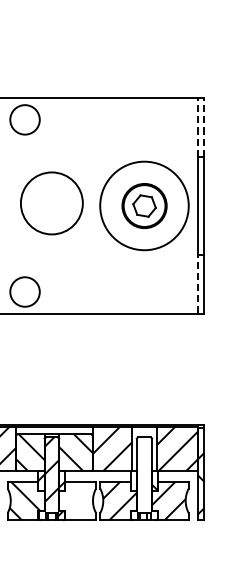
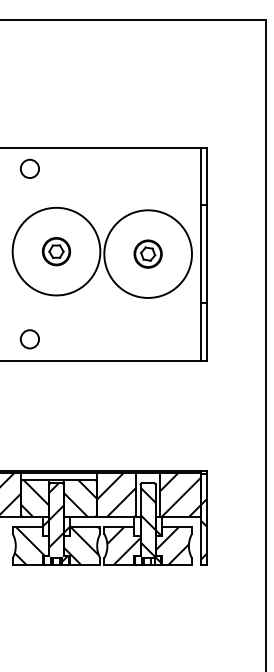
circle: (24, 119) -> (29, 168), size x0.62
line: (198, 127) -> (201, 176), dashed -> solid
line: (204, 127) -> (207, 176), dashed -> solid
circle: (51, 203) -> (56, 251), size x1.43
part: (51, 203) -> (56, 251), added
part: (143, 205) -> (147, 253), size x0.62
line: (198, 284) -> (201, 331), dashed -> solid
circle: (24, 292) -> (29, 339), size x0.62
hatch: (144, 481) -> (148, 526), added
hatch: (77, 500) -> (81, 545), added

